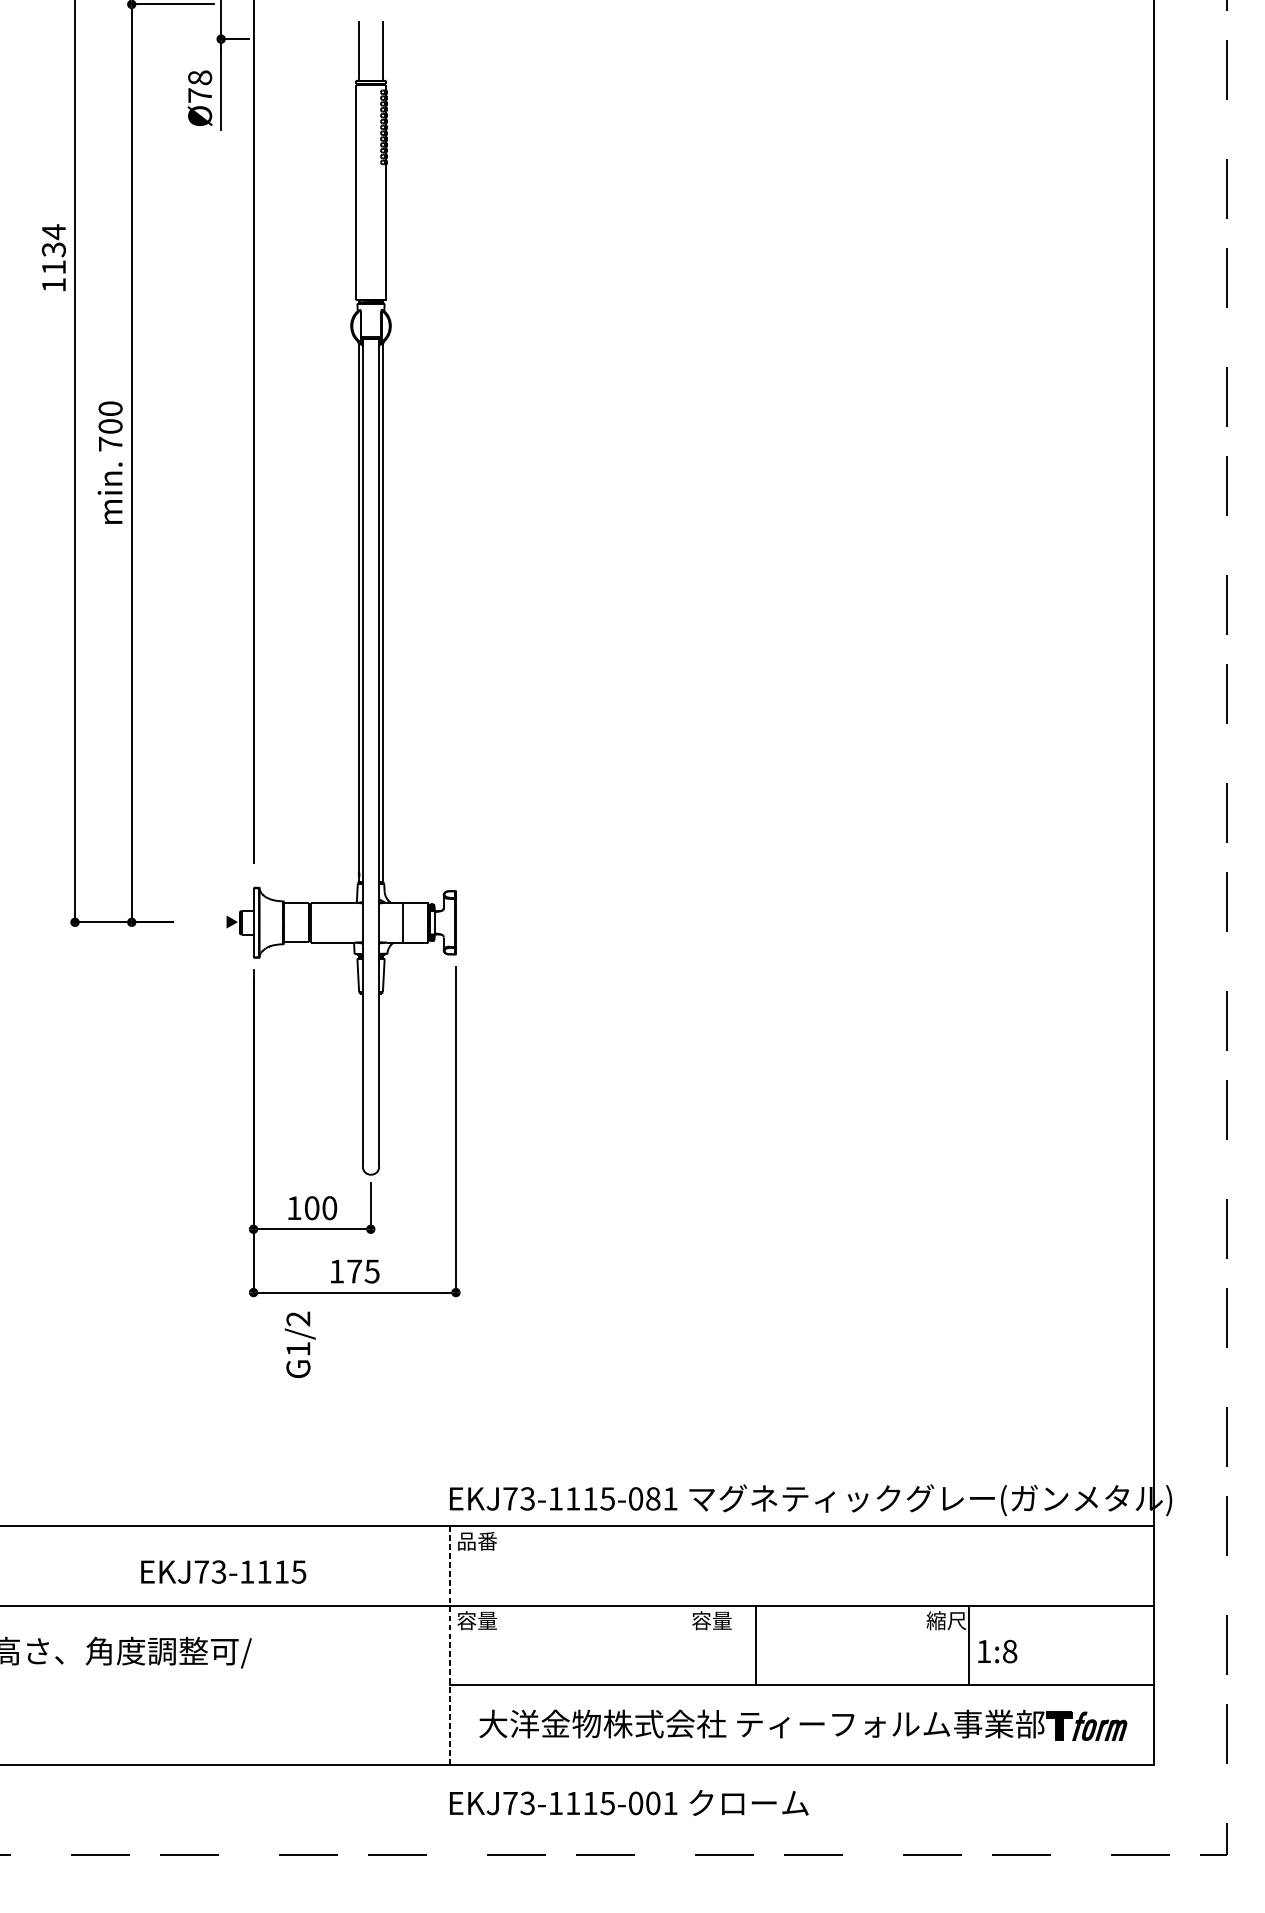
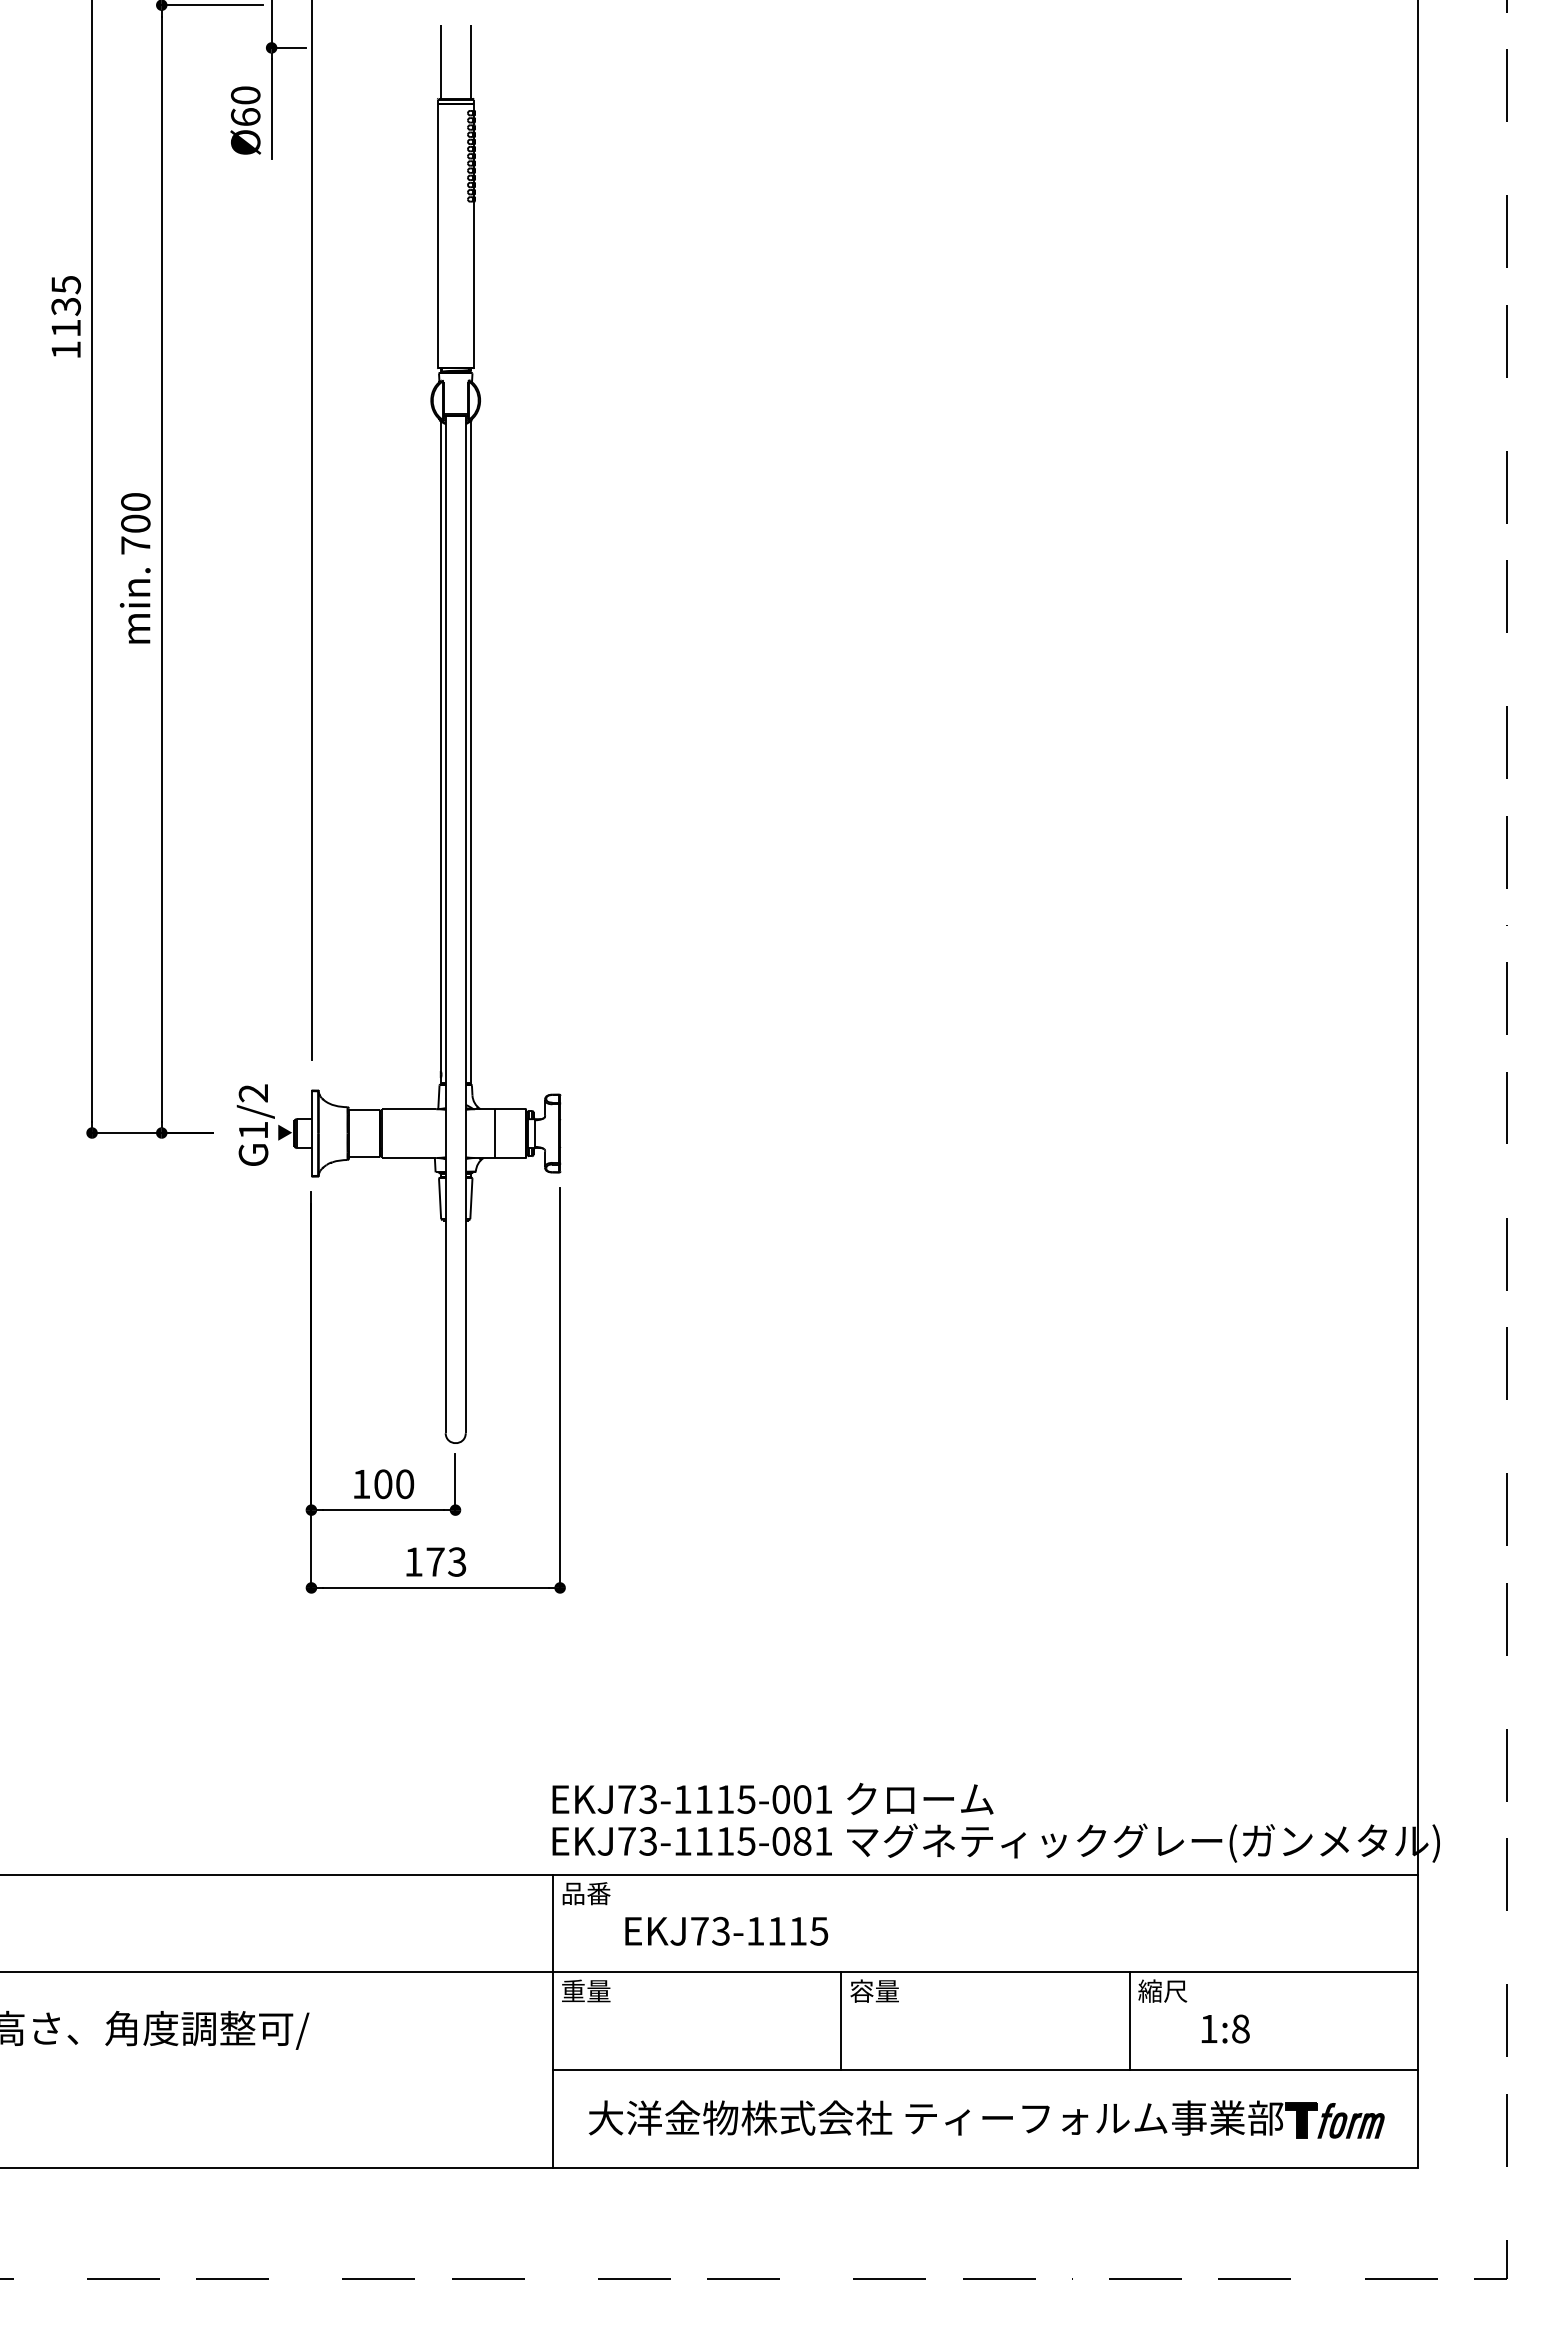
text: (199, 86) -> (245, 106), Ø78 -> Ø60
text: (53, 231) -> (65, 284), 1134 -> 1135
text: (372, 1271) -> (457, 1561), 175 -> 173
text: (300, 1344) -> (255, 1124), moved
text: (223, 1571) -> (726, 1930), moved
text: (466, 1620) -> (573, 1990), 容量 -> 重量
line: (449, 1645) -> (552, 2021), dashed -> solid
line: (756, 1645) -> (841, 2021), moved
line: (969, 1645) -> (1129, 2021), moved
text: (628, 1802) -> (772, 1798), moved

